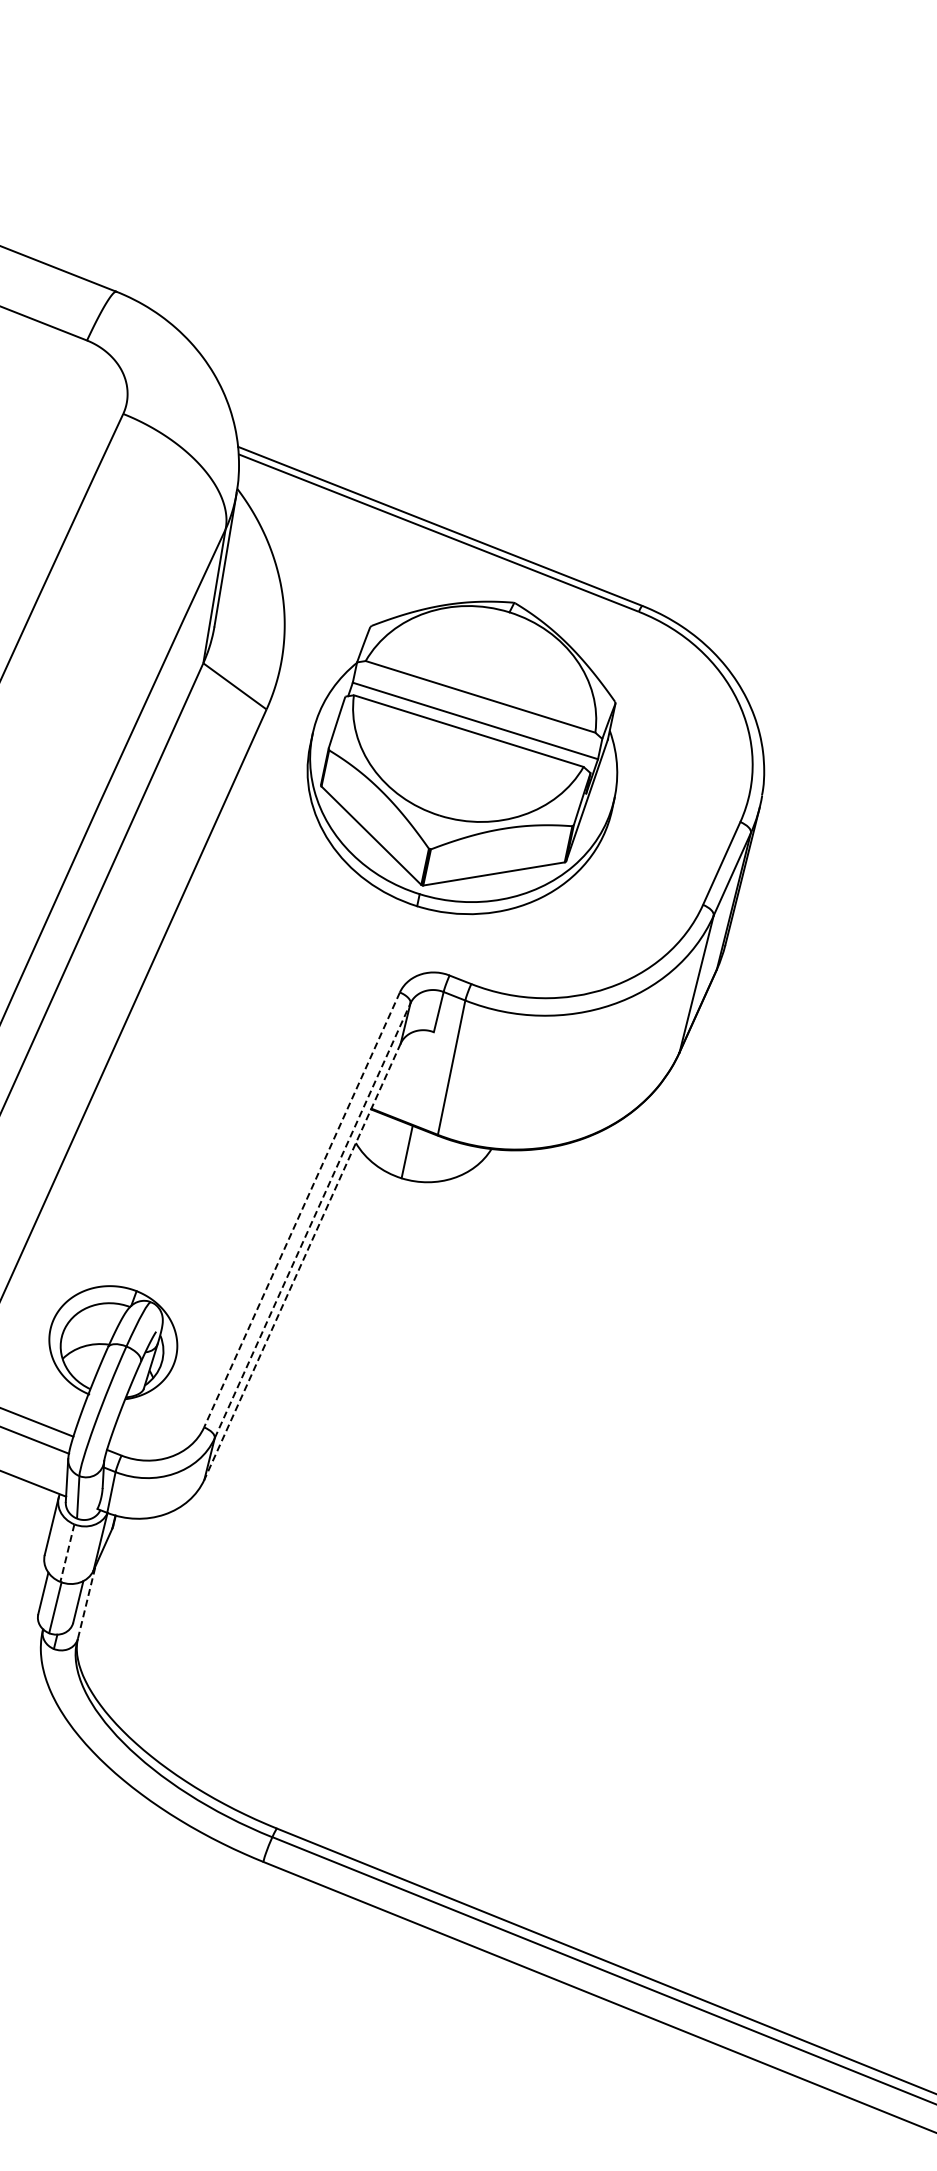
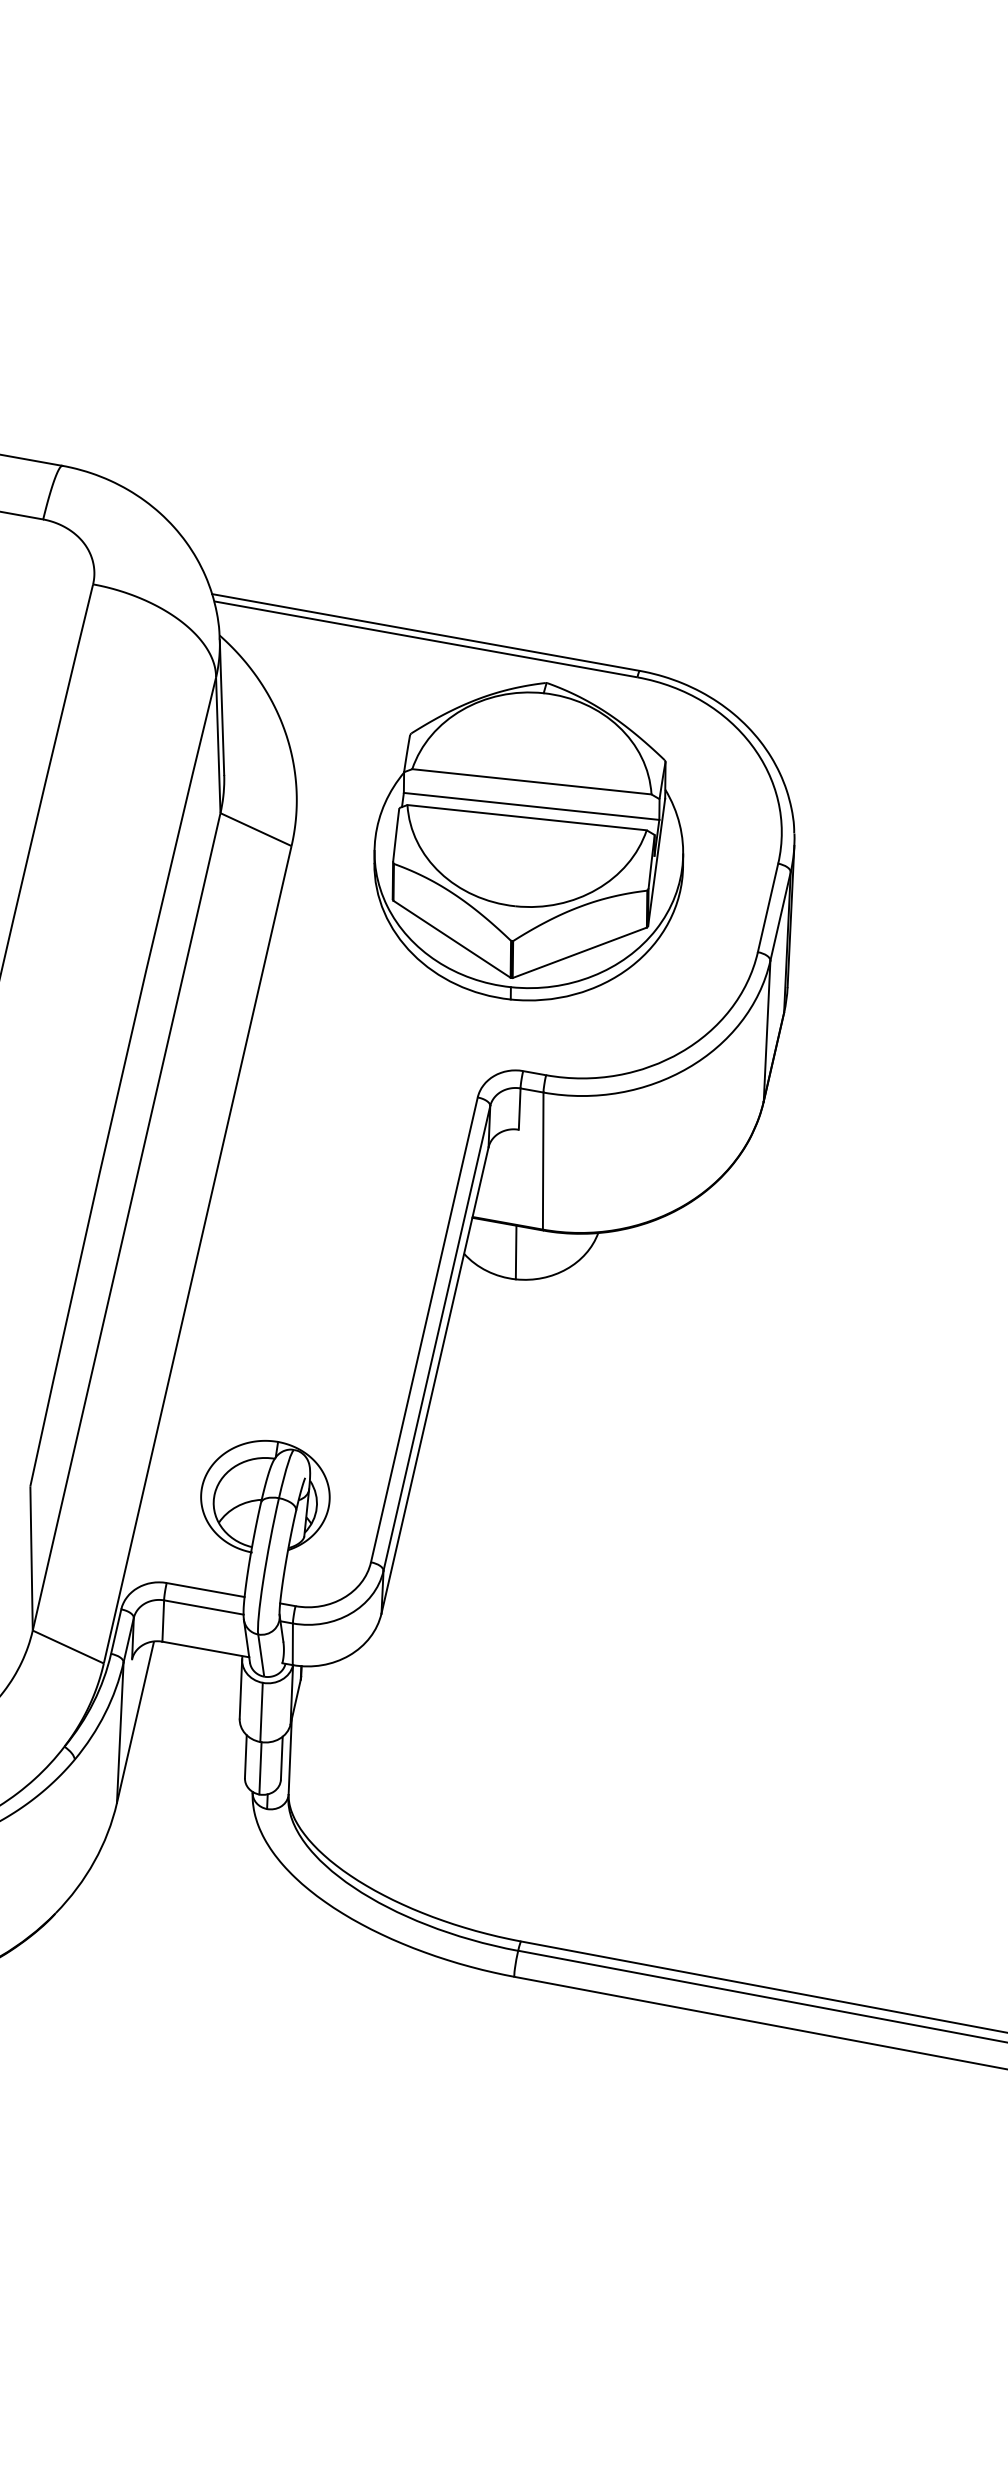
part: (465, 754) -> (528, 841), moved
line: (302, 1210) -> (424, 1330), dashed -> solid
line: (313, 1219) -> (437, 1337), dashed -> solid
line: (302, 1261) -> (434, 1380), dashed -> solid
line: (67, 1553) -> (261, 1712), dashed -> solid
line: (87, 1602) -> (290, 1756), dashed -> solid

